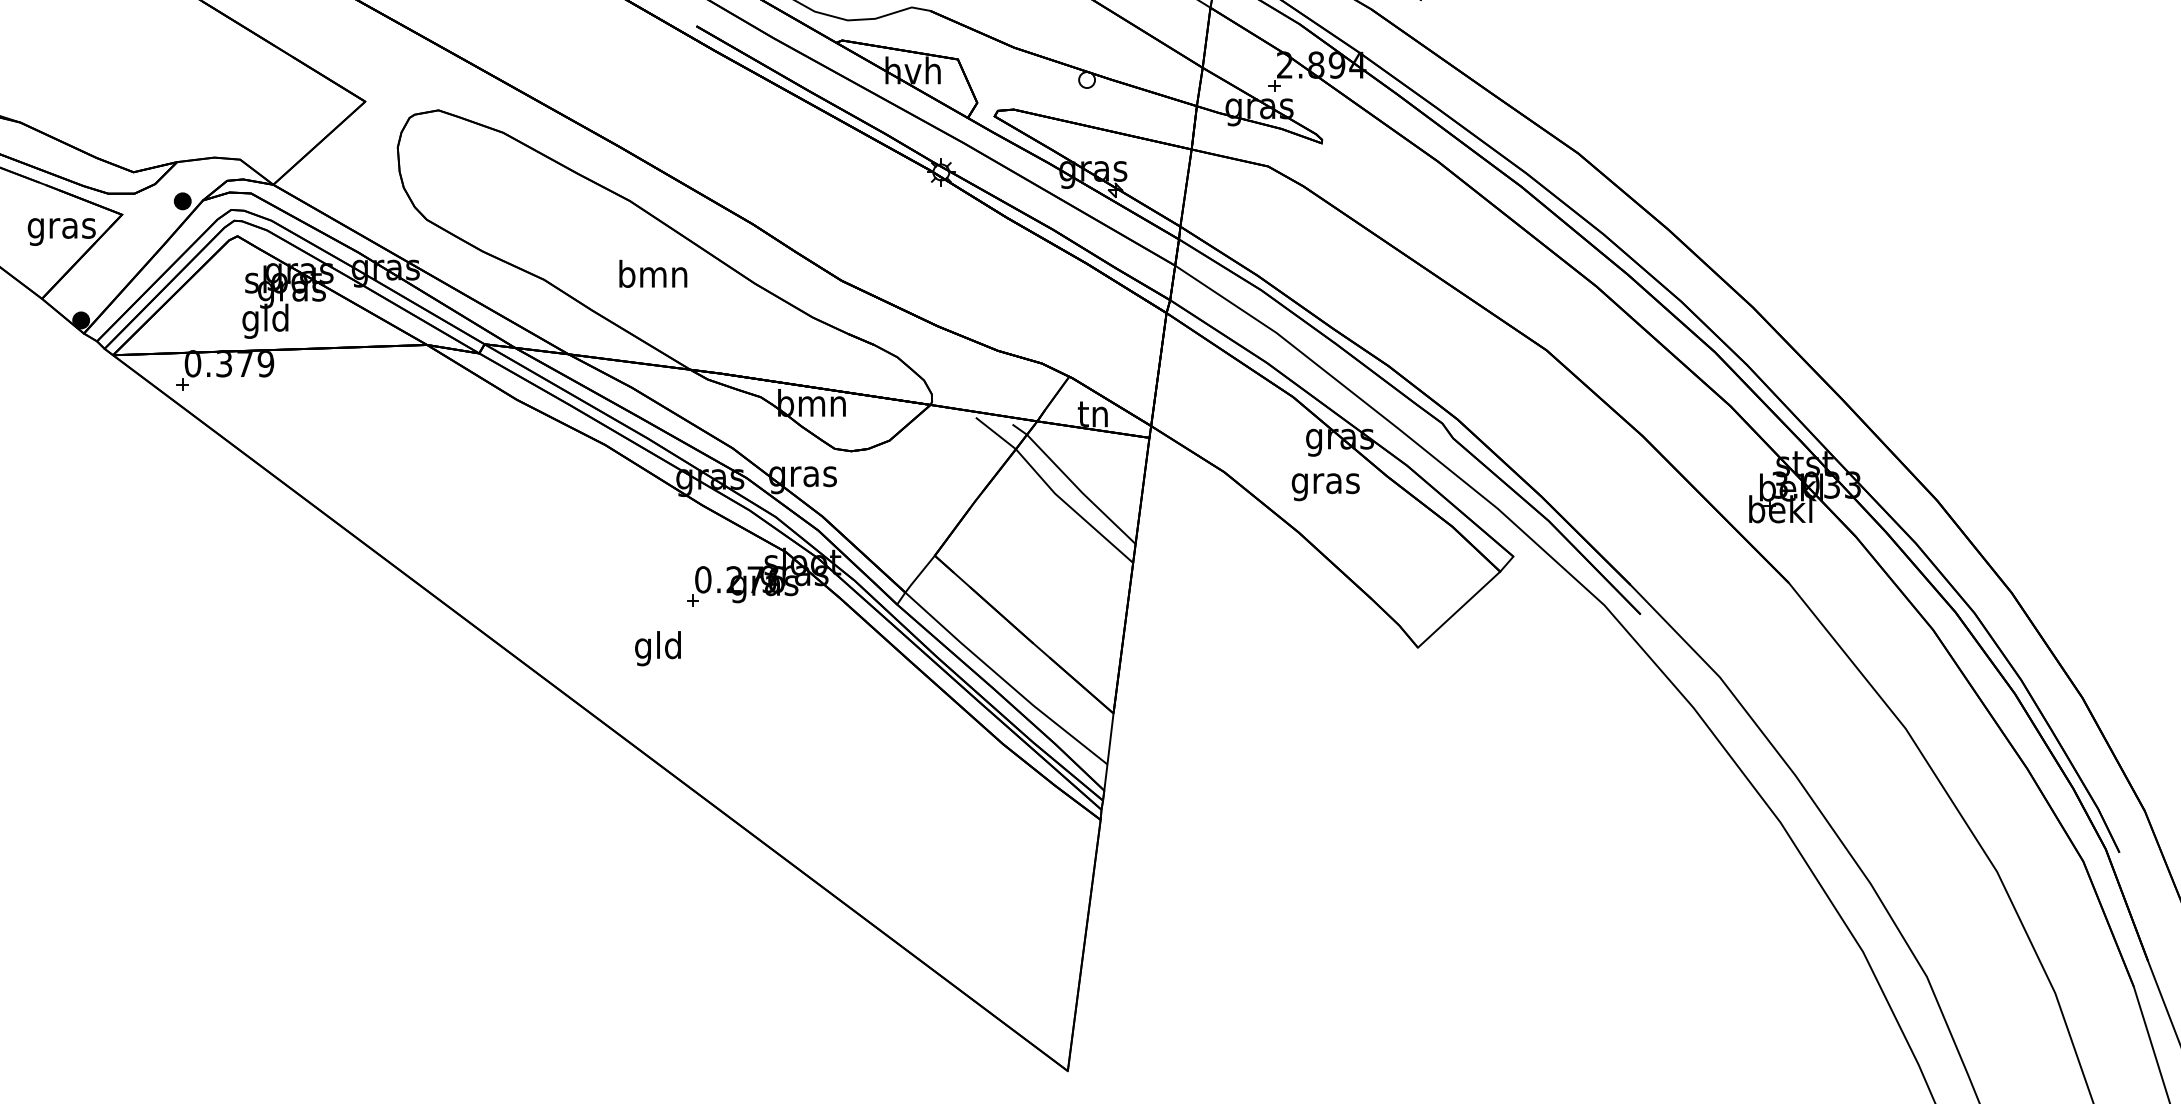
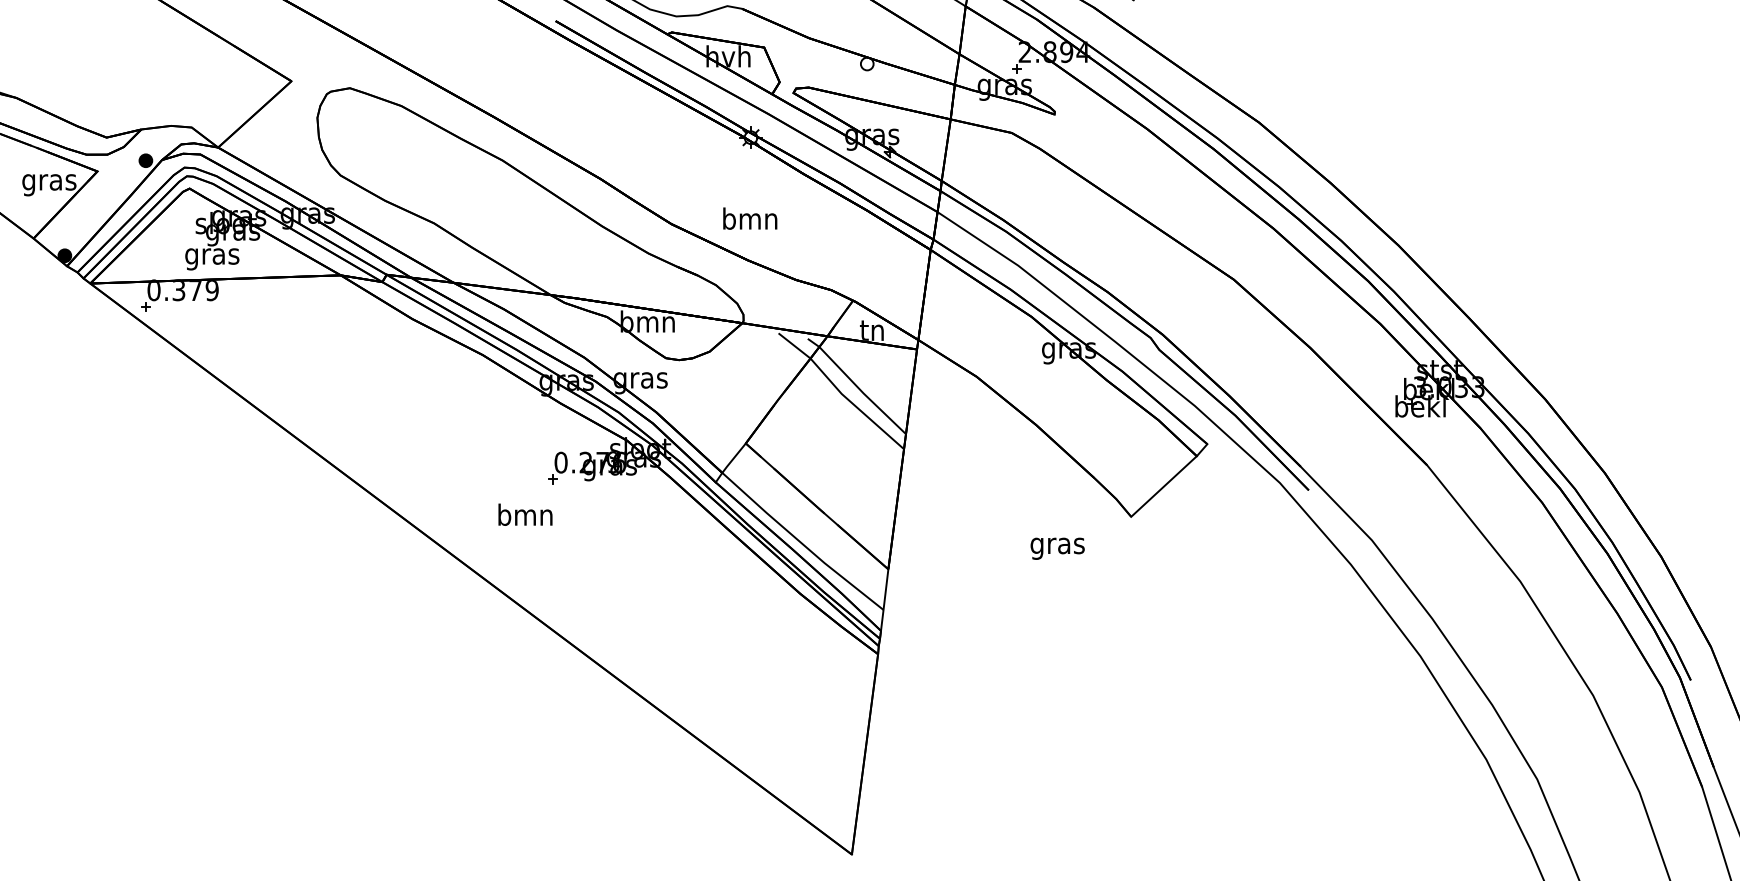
text: (653, 273) -> (750, 218), moved
text: (266, 321) -> (212, 256), gld -> gras
text: (1325, 486) -> (1057, 548), moved
text: (658, 648) -> (525, 517), gld -> bmn

